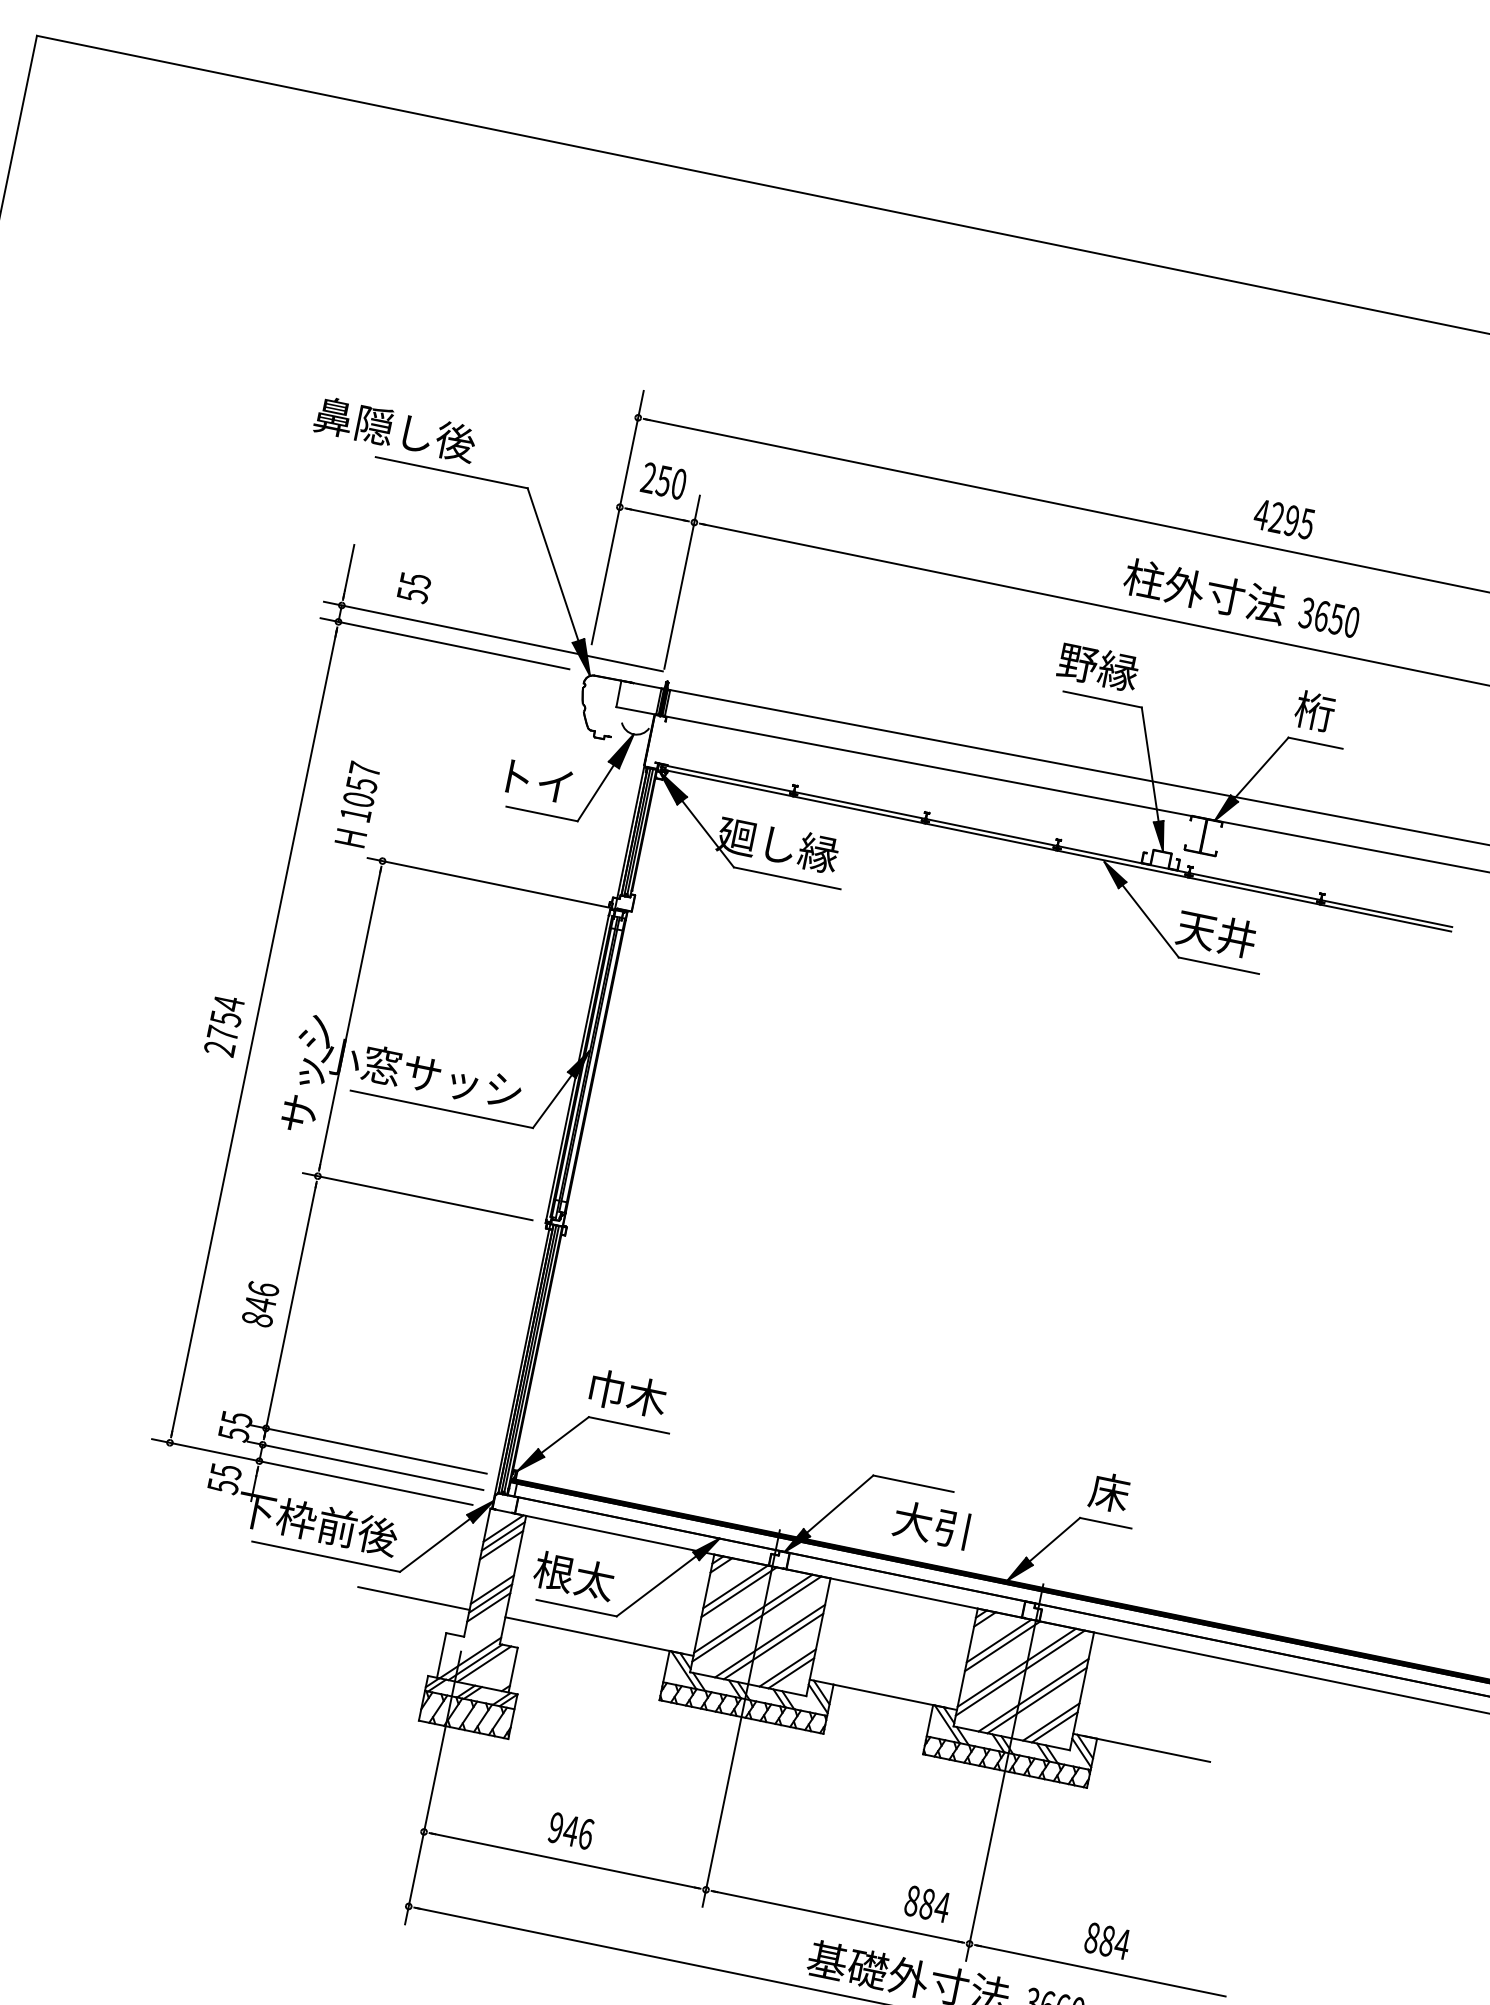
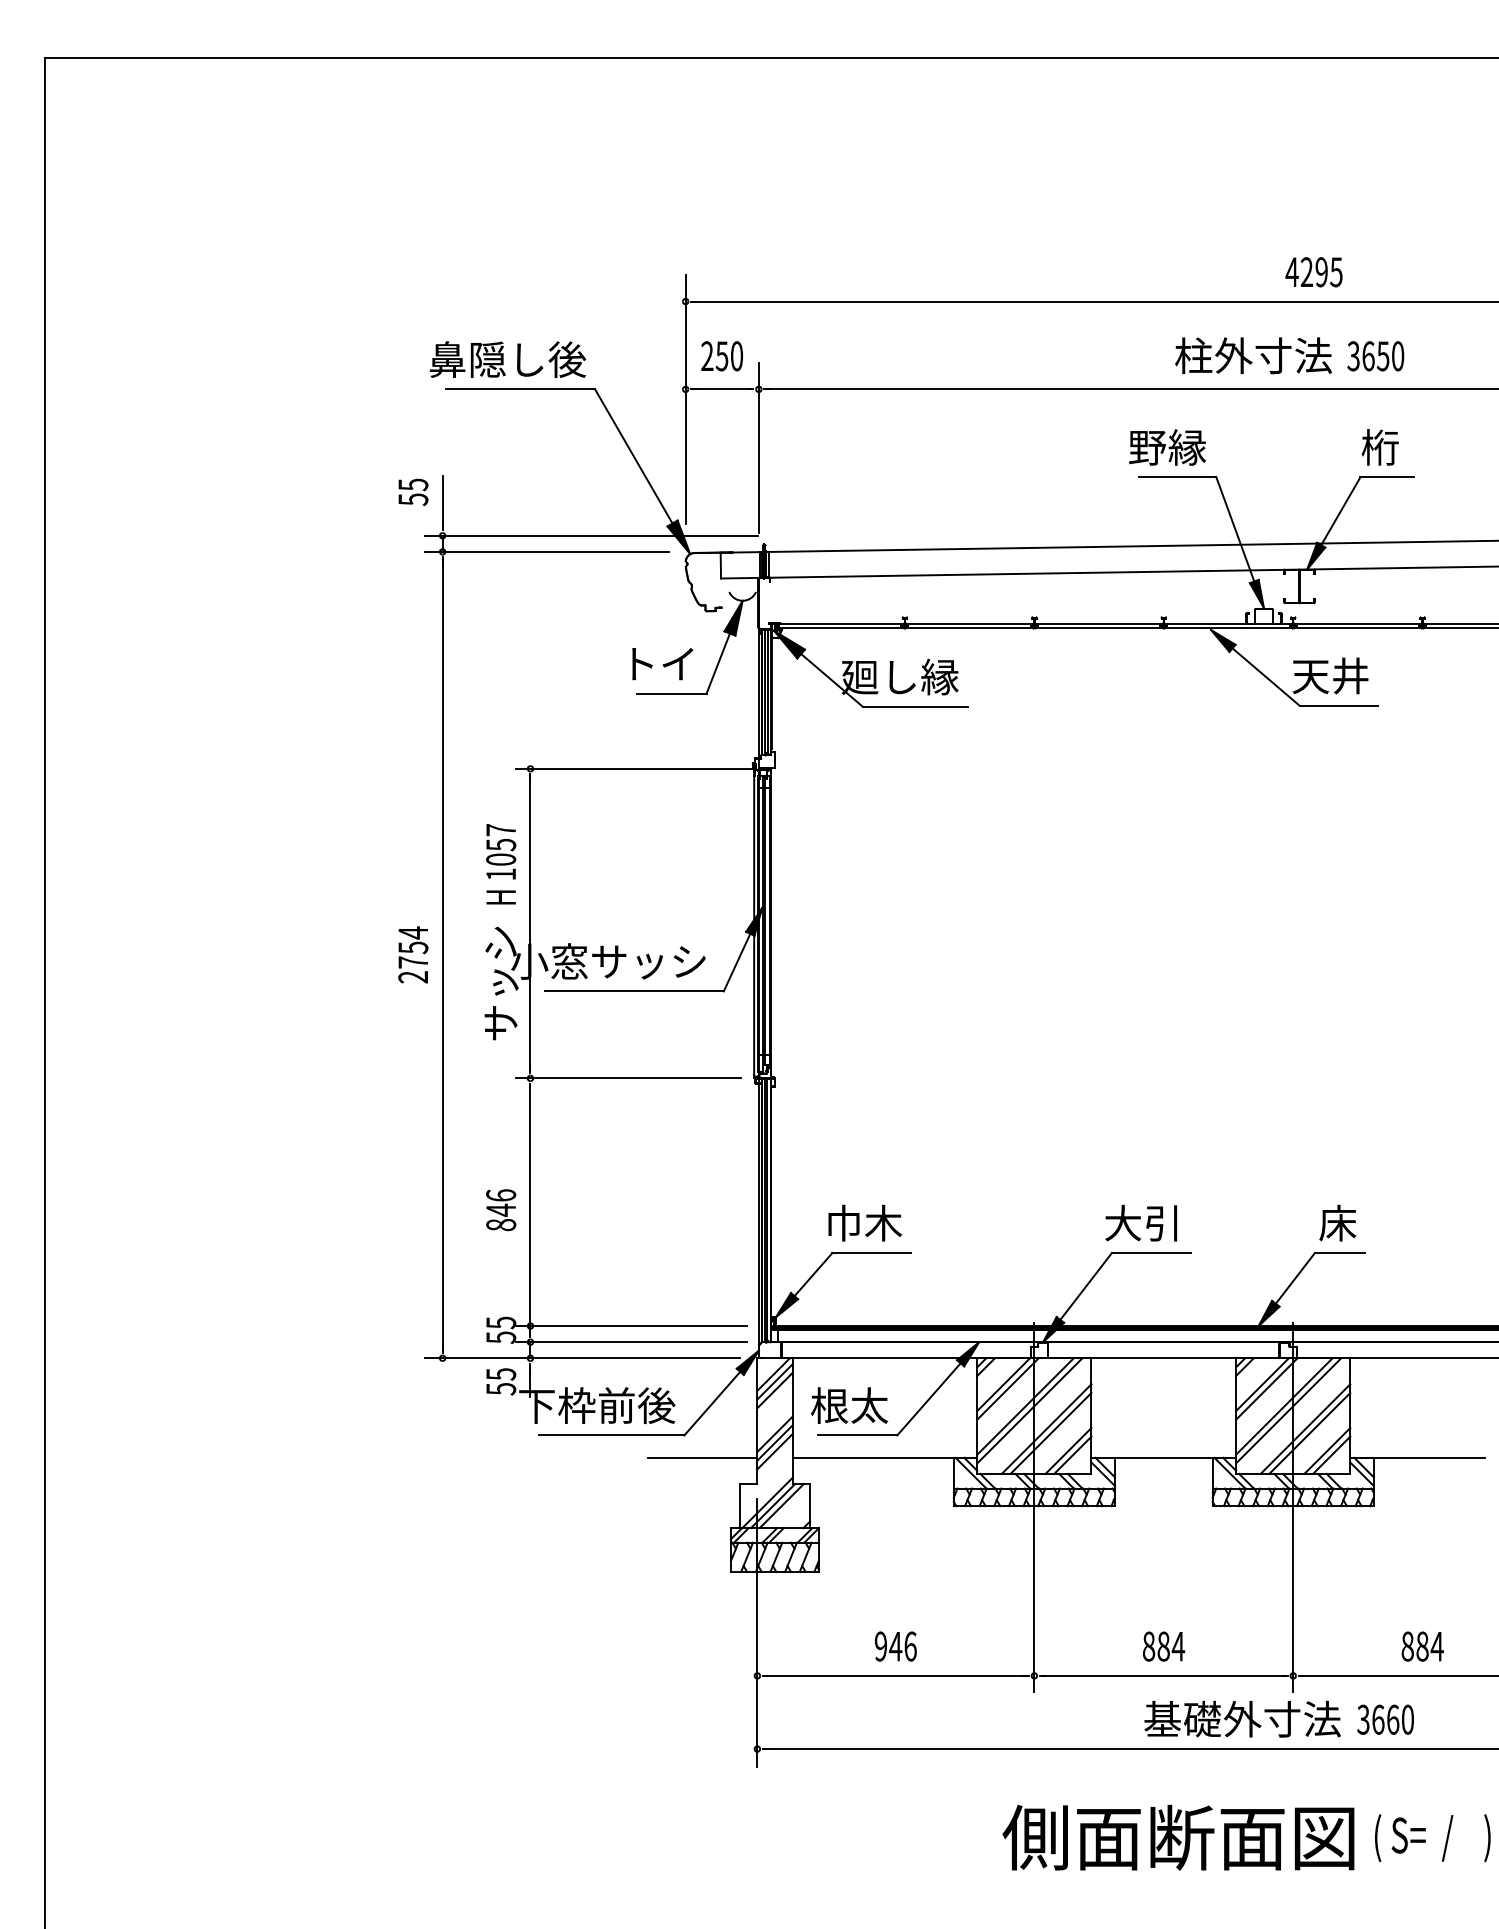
text: (395, 429) -> (508, 359), moved
text: (414, 587) -> (413, 491), moved
text: (358, 804) -> (501, 864), moved
text: (930, 1523) -> (1140, 1222), moved
text: (927, 1904) -> (1163, 1646), moved

